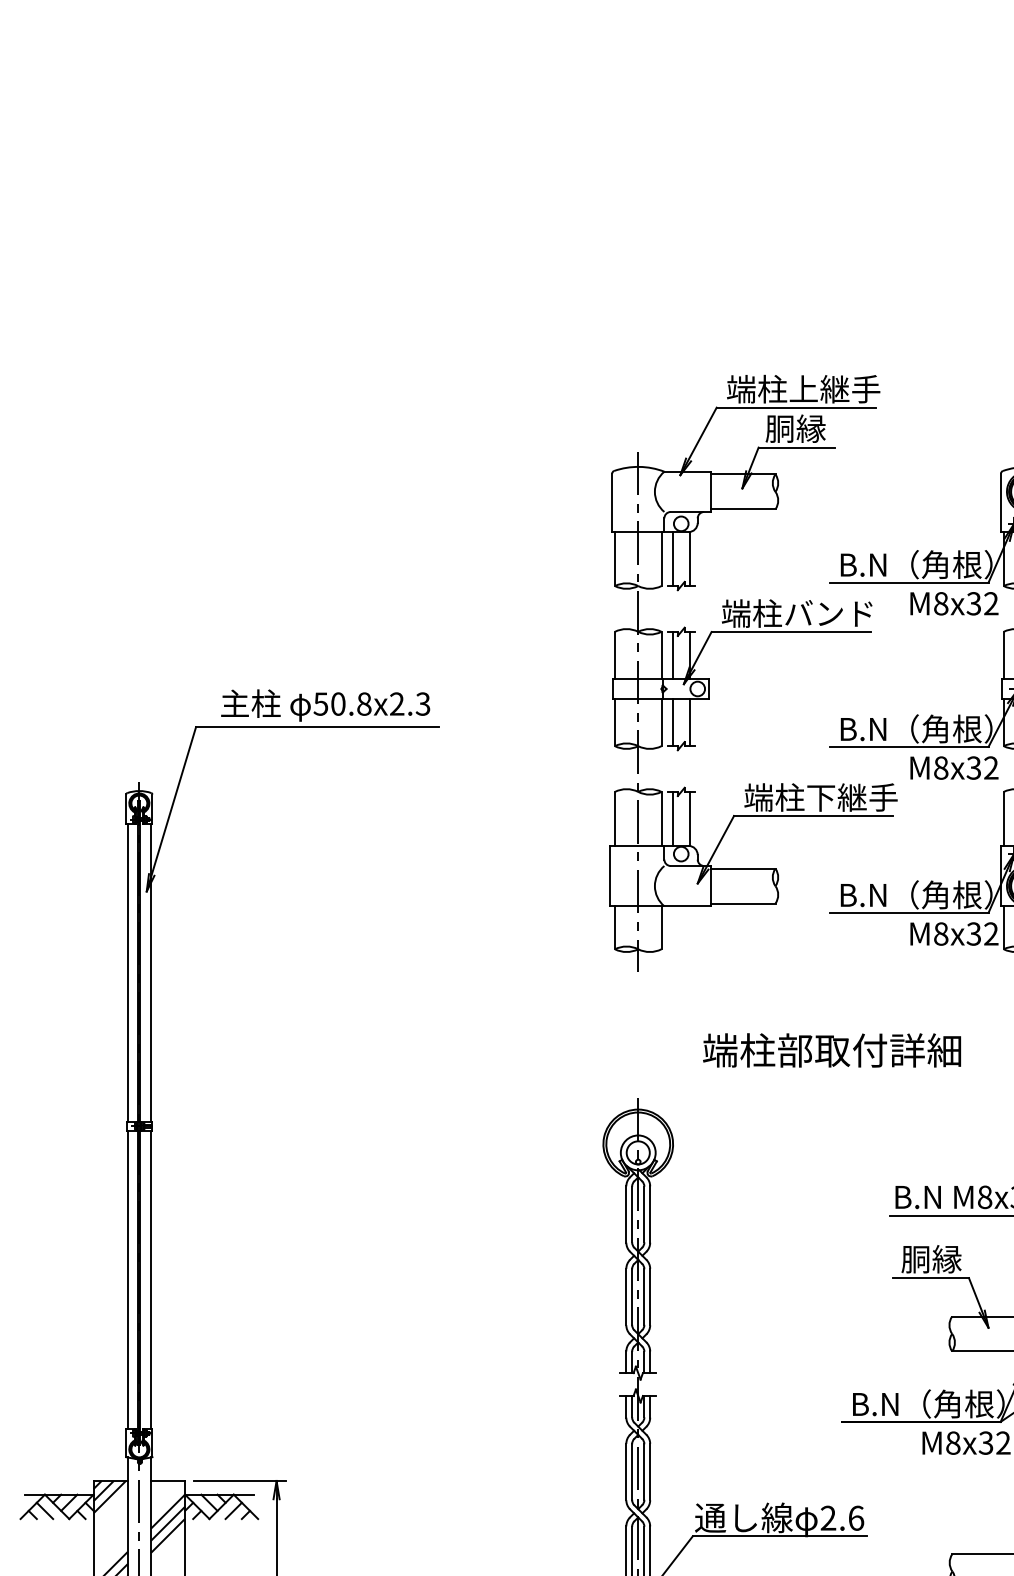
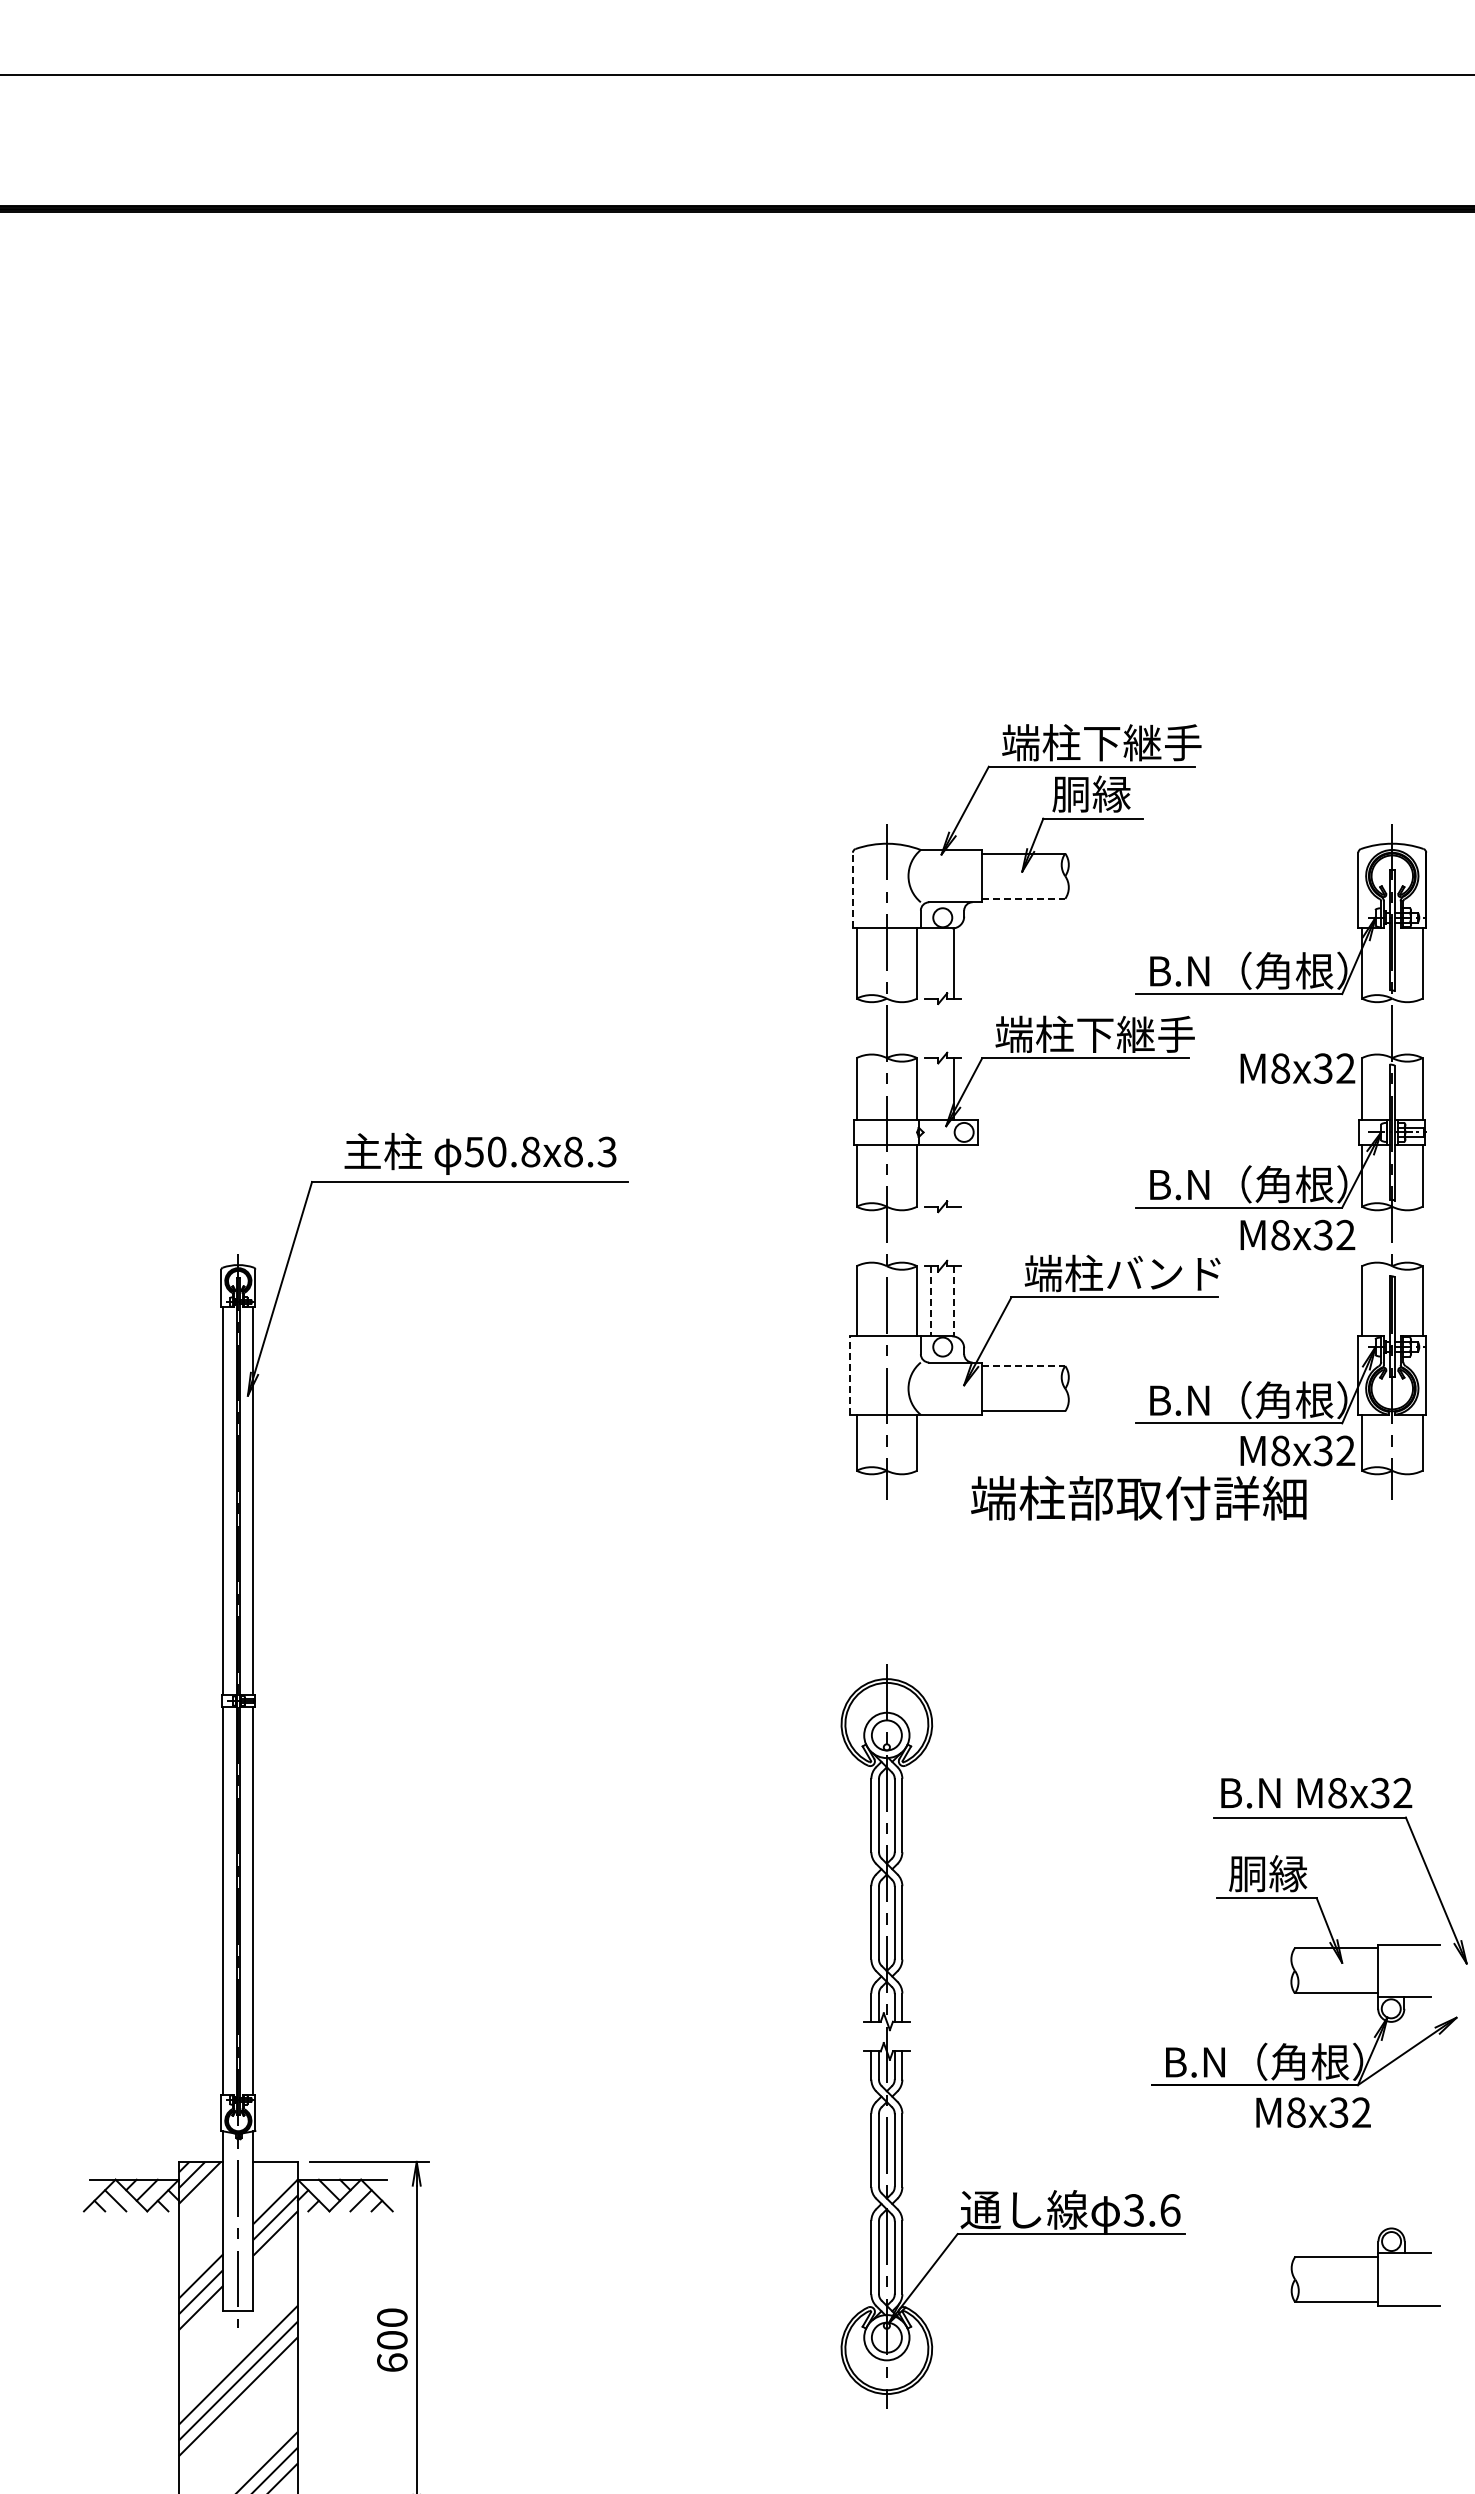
text: (803, 389) -> (1101, 742), 端柱上継手 -> 端柱下継手
line: (611, 502) -> (852, 890), solid -> dashed
line: (743, 509) -> (1023, 898), solid -> dashed
line: (672, 559) -> (931, 963), removed
text: (954, 603) -> (1297, 1068), moved
text: (829, 612) -> (1135, 1033), 端柱バンド -> 端柱下継手
line: (672, 655) -> (931, 1088), removed
text: (397, 703) -> (573, 1151), 50.8x2.3 -> 50.8x8.3
line: (672, 722) -> (931, 1175), removed
line: (690, 722) -> (954, 1175), removed
text: (852, 797) -> (1165, 1273), 端柱下継手 -> 端柱バンド
line: (672, 819) -> (931, 1301), solid -> dashed
line: (690, 819) -> (954, 1301), solid -> dashed
line: (743, 869) -> (1023, 1366), solid -> dashed
line: (610, 876) -> (850, 1375), solid -> dashed
text: (831, 1049) -> (1138, 1497), moved
text: (827, 1518) -> (1133, 2210), 2.6 -> 3.6

